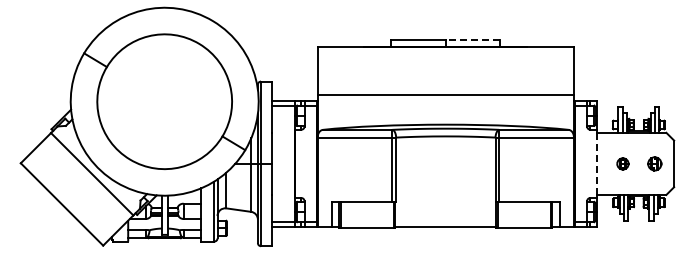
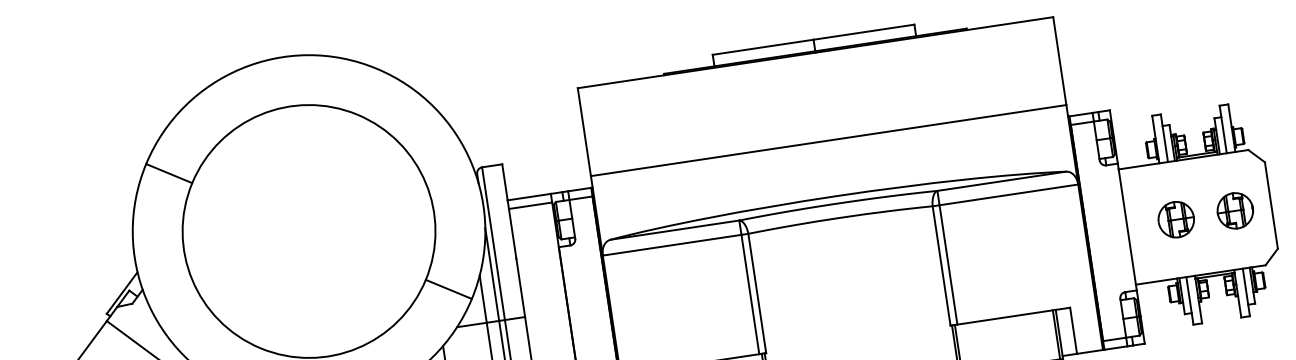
line: (472, 40) -> (863, 32), dashed -> solid
line: (596, 163) -> (1127, 226), dashed -> solid
part: (622, 163) -> (1175, 219), size x1.67
part: (654, 163) -> (1234, 210), size x1.43

